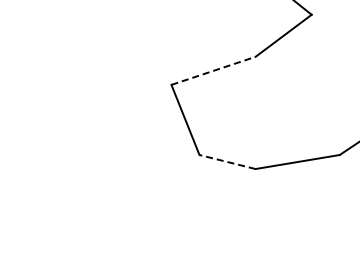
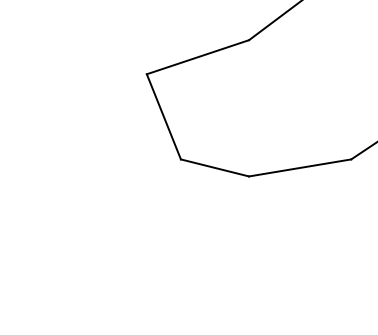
line: (214, 70) -> (199, 56), dashed -> solid
line: (227, 162) -> (214, 168), dashed -> solid

